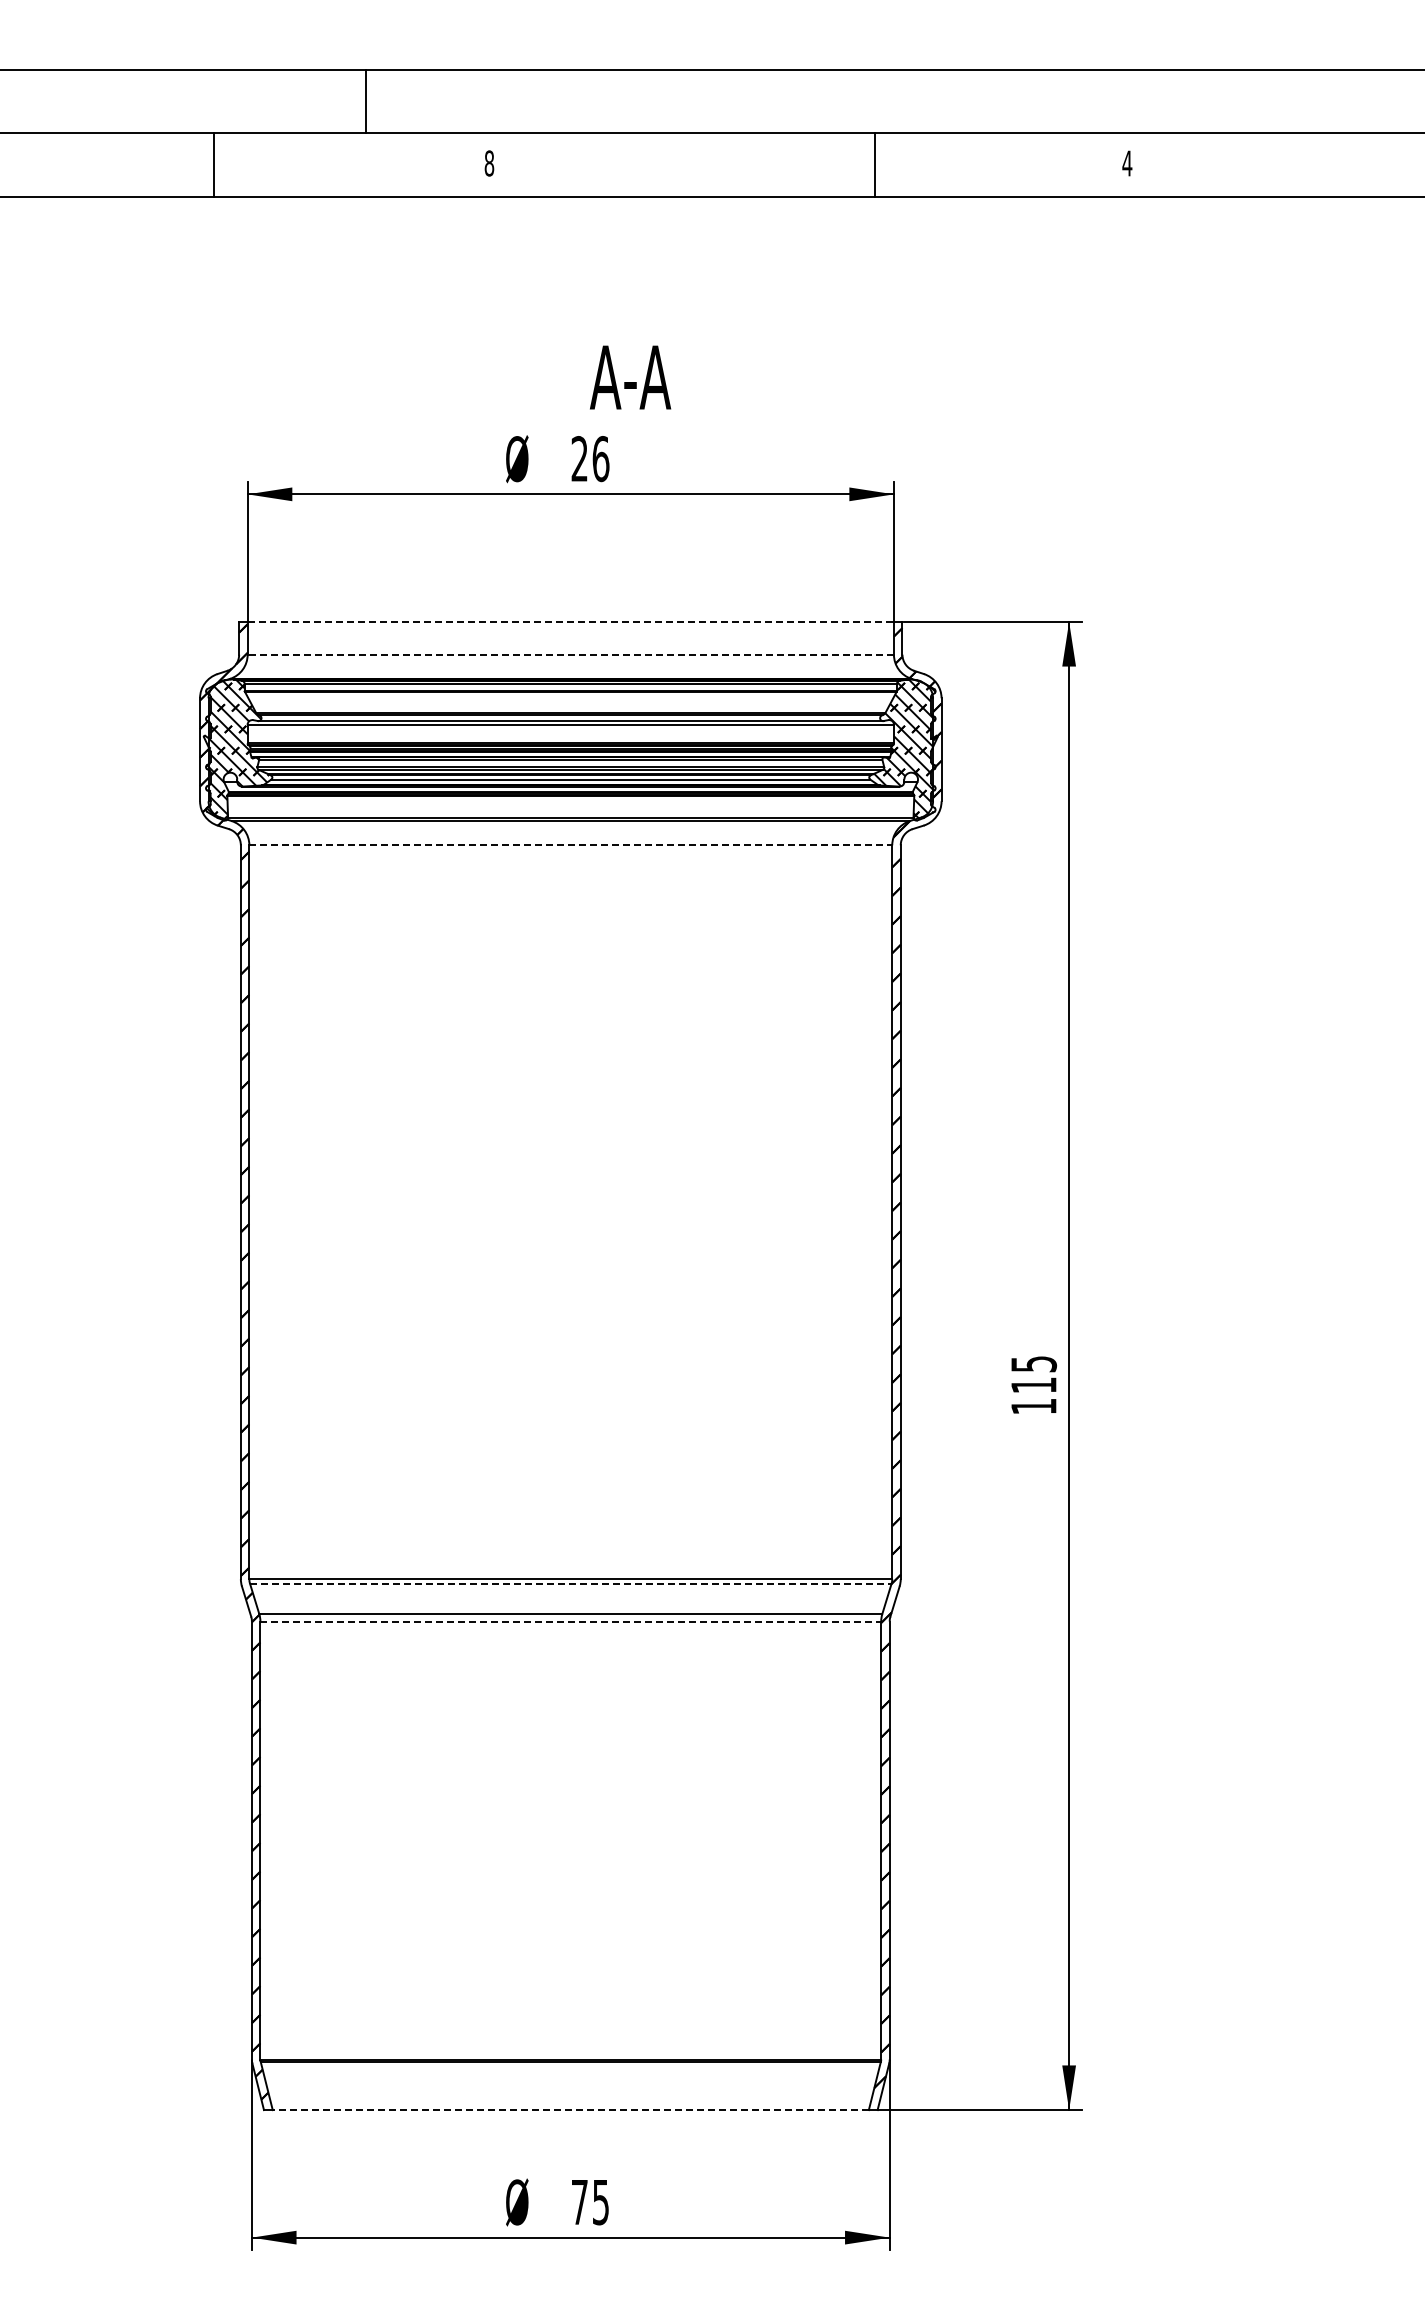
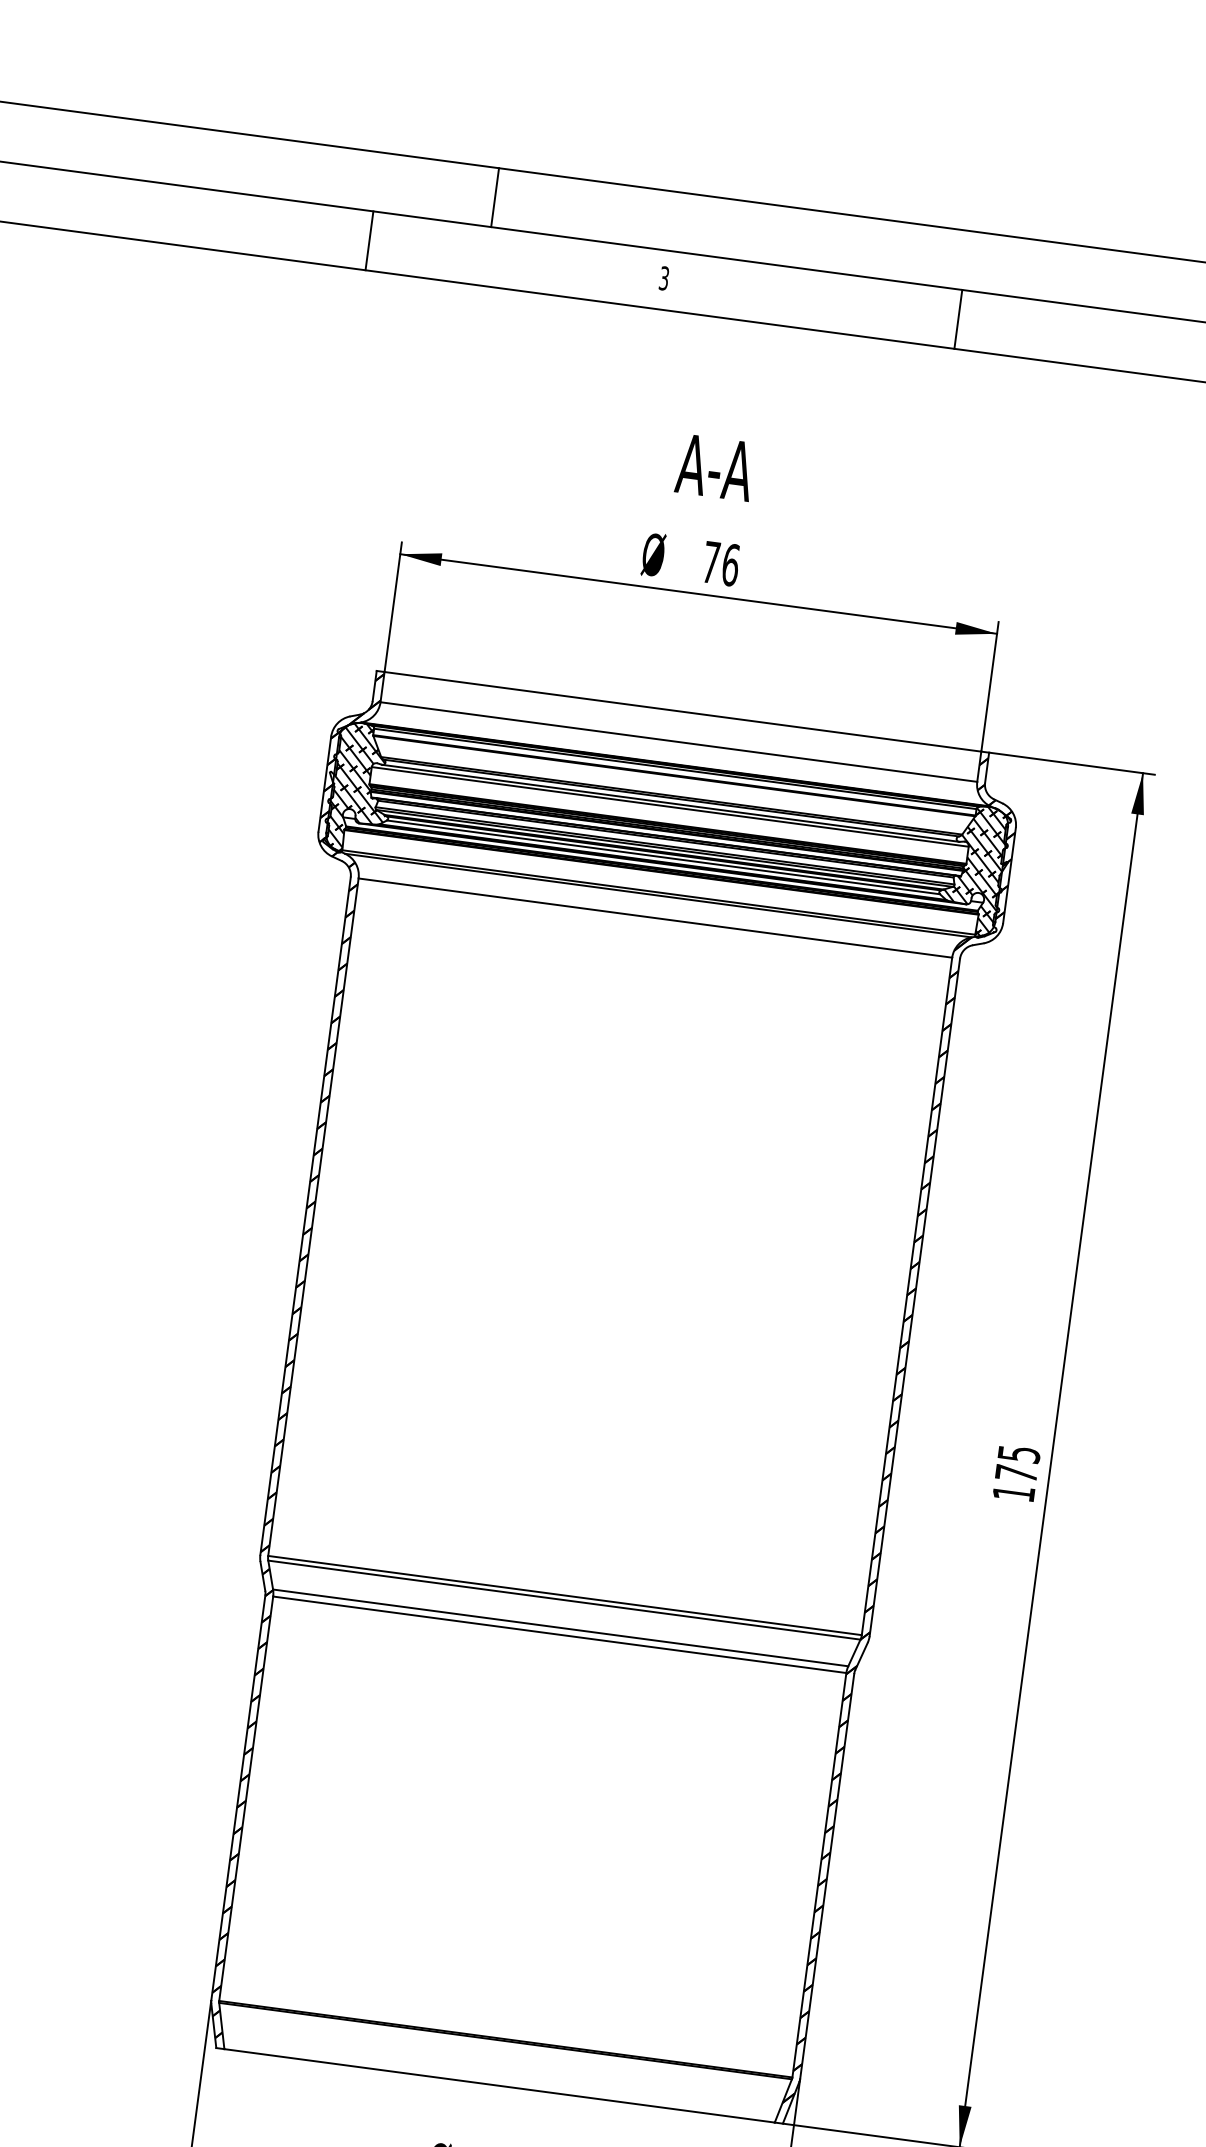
line: (365, 101) -> (494, 197), moved
text: (489, 163) -> (664, 278), 8 -> 3
line: (214, 165) -> (369, 241), moved
line: (875, 165) -> (958, 319), moved
text: (630, 377) -> (715, 467), moved
text: (579, 458) -> (711, 561), 26 -> 76
line: (571, 621) -> (683, 711), dashed -> solid
line: (570, 654) -> (678, 741), dashed -> solid
line: (571, 845) -> (656, 918), dashed -> solid
text: (1033, 1385) -> (1016, 1473), 115 -> 175
line: (570, 1584) -> (564, 1600), dashed -> solid
line: (571, 1621) -> (560, 1634), dashed -> solid
line: (570, 2110) -> (499, 2086), dashed -> solid

